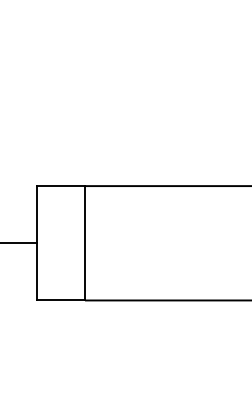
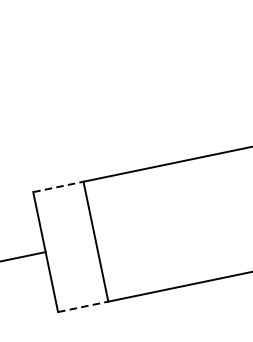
line: (61, 186) -> (58, 187), solid -> dashed
line: (61, 300) -> (83, 306), solid -> dashed

